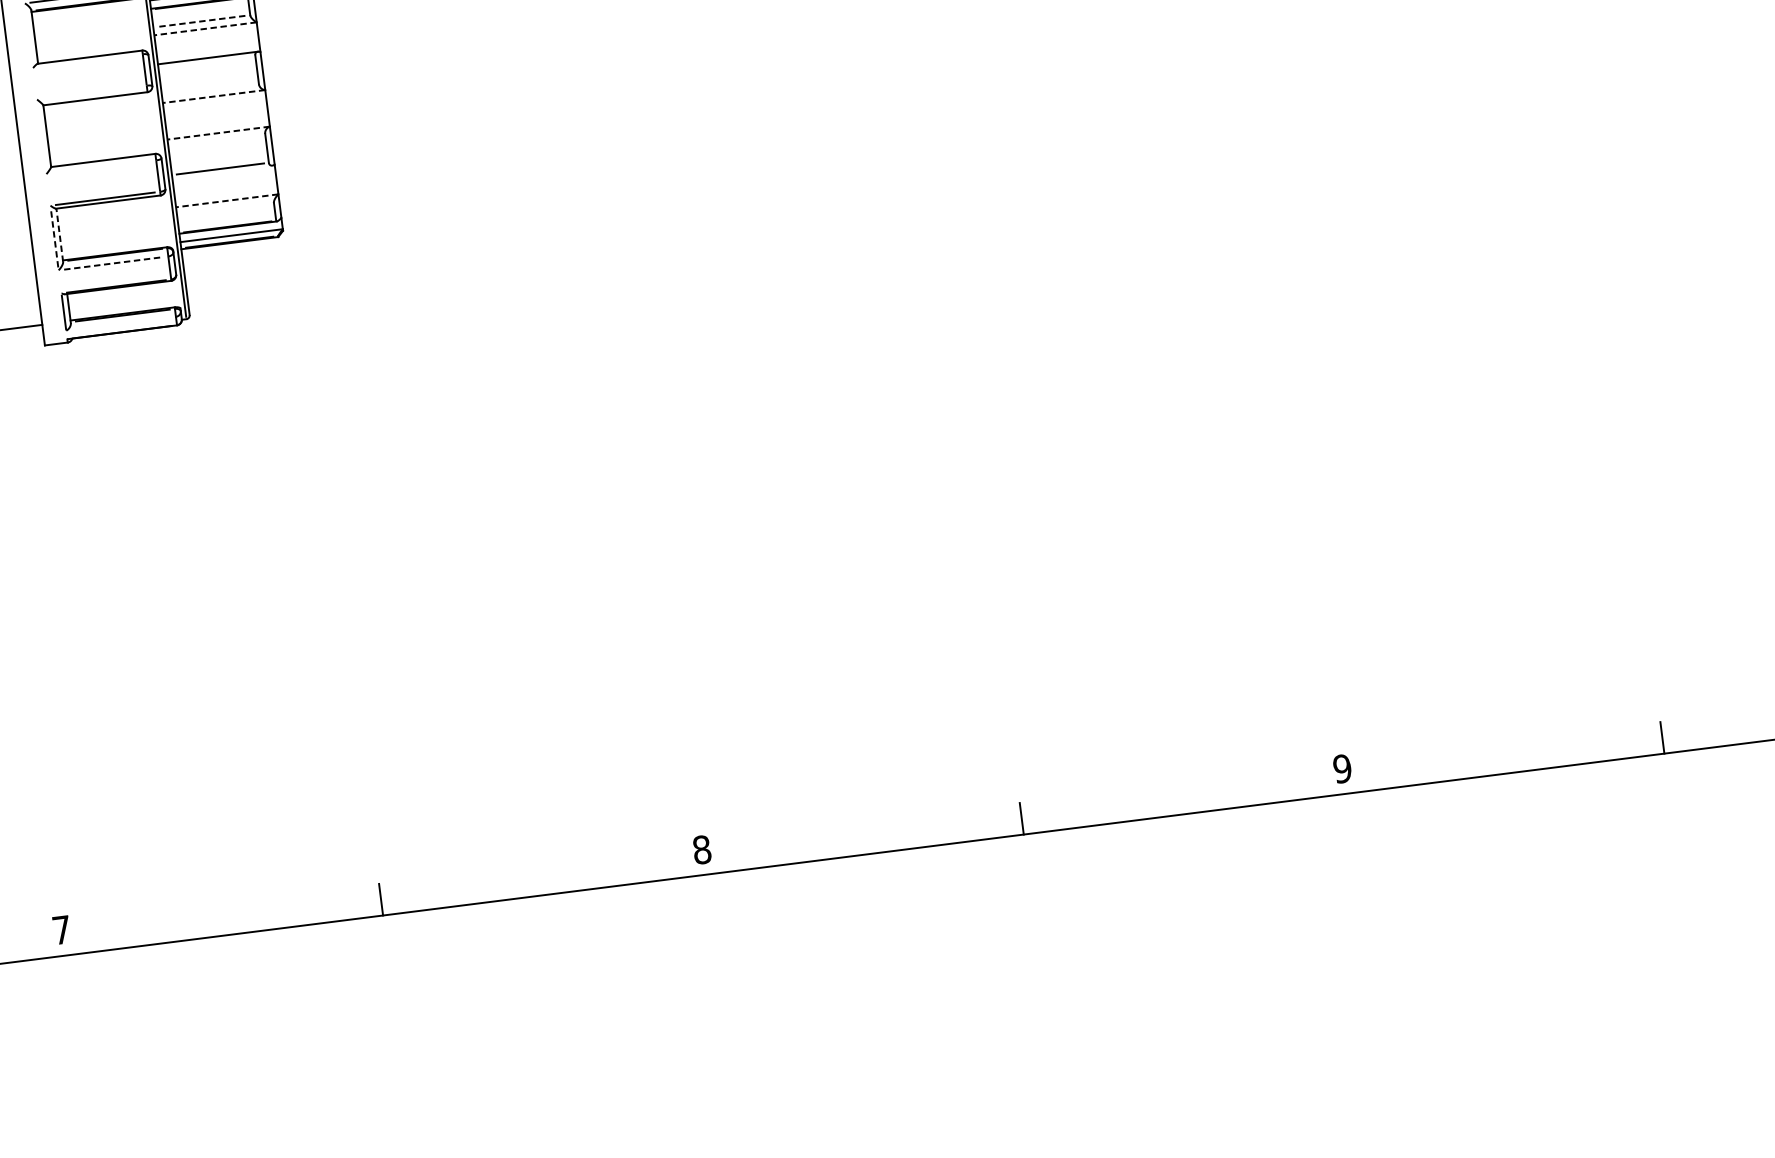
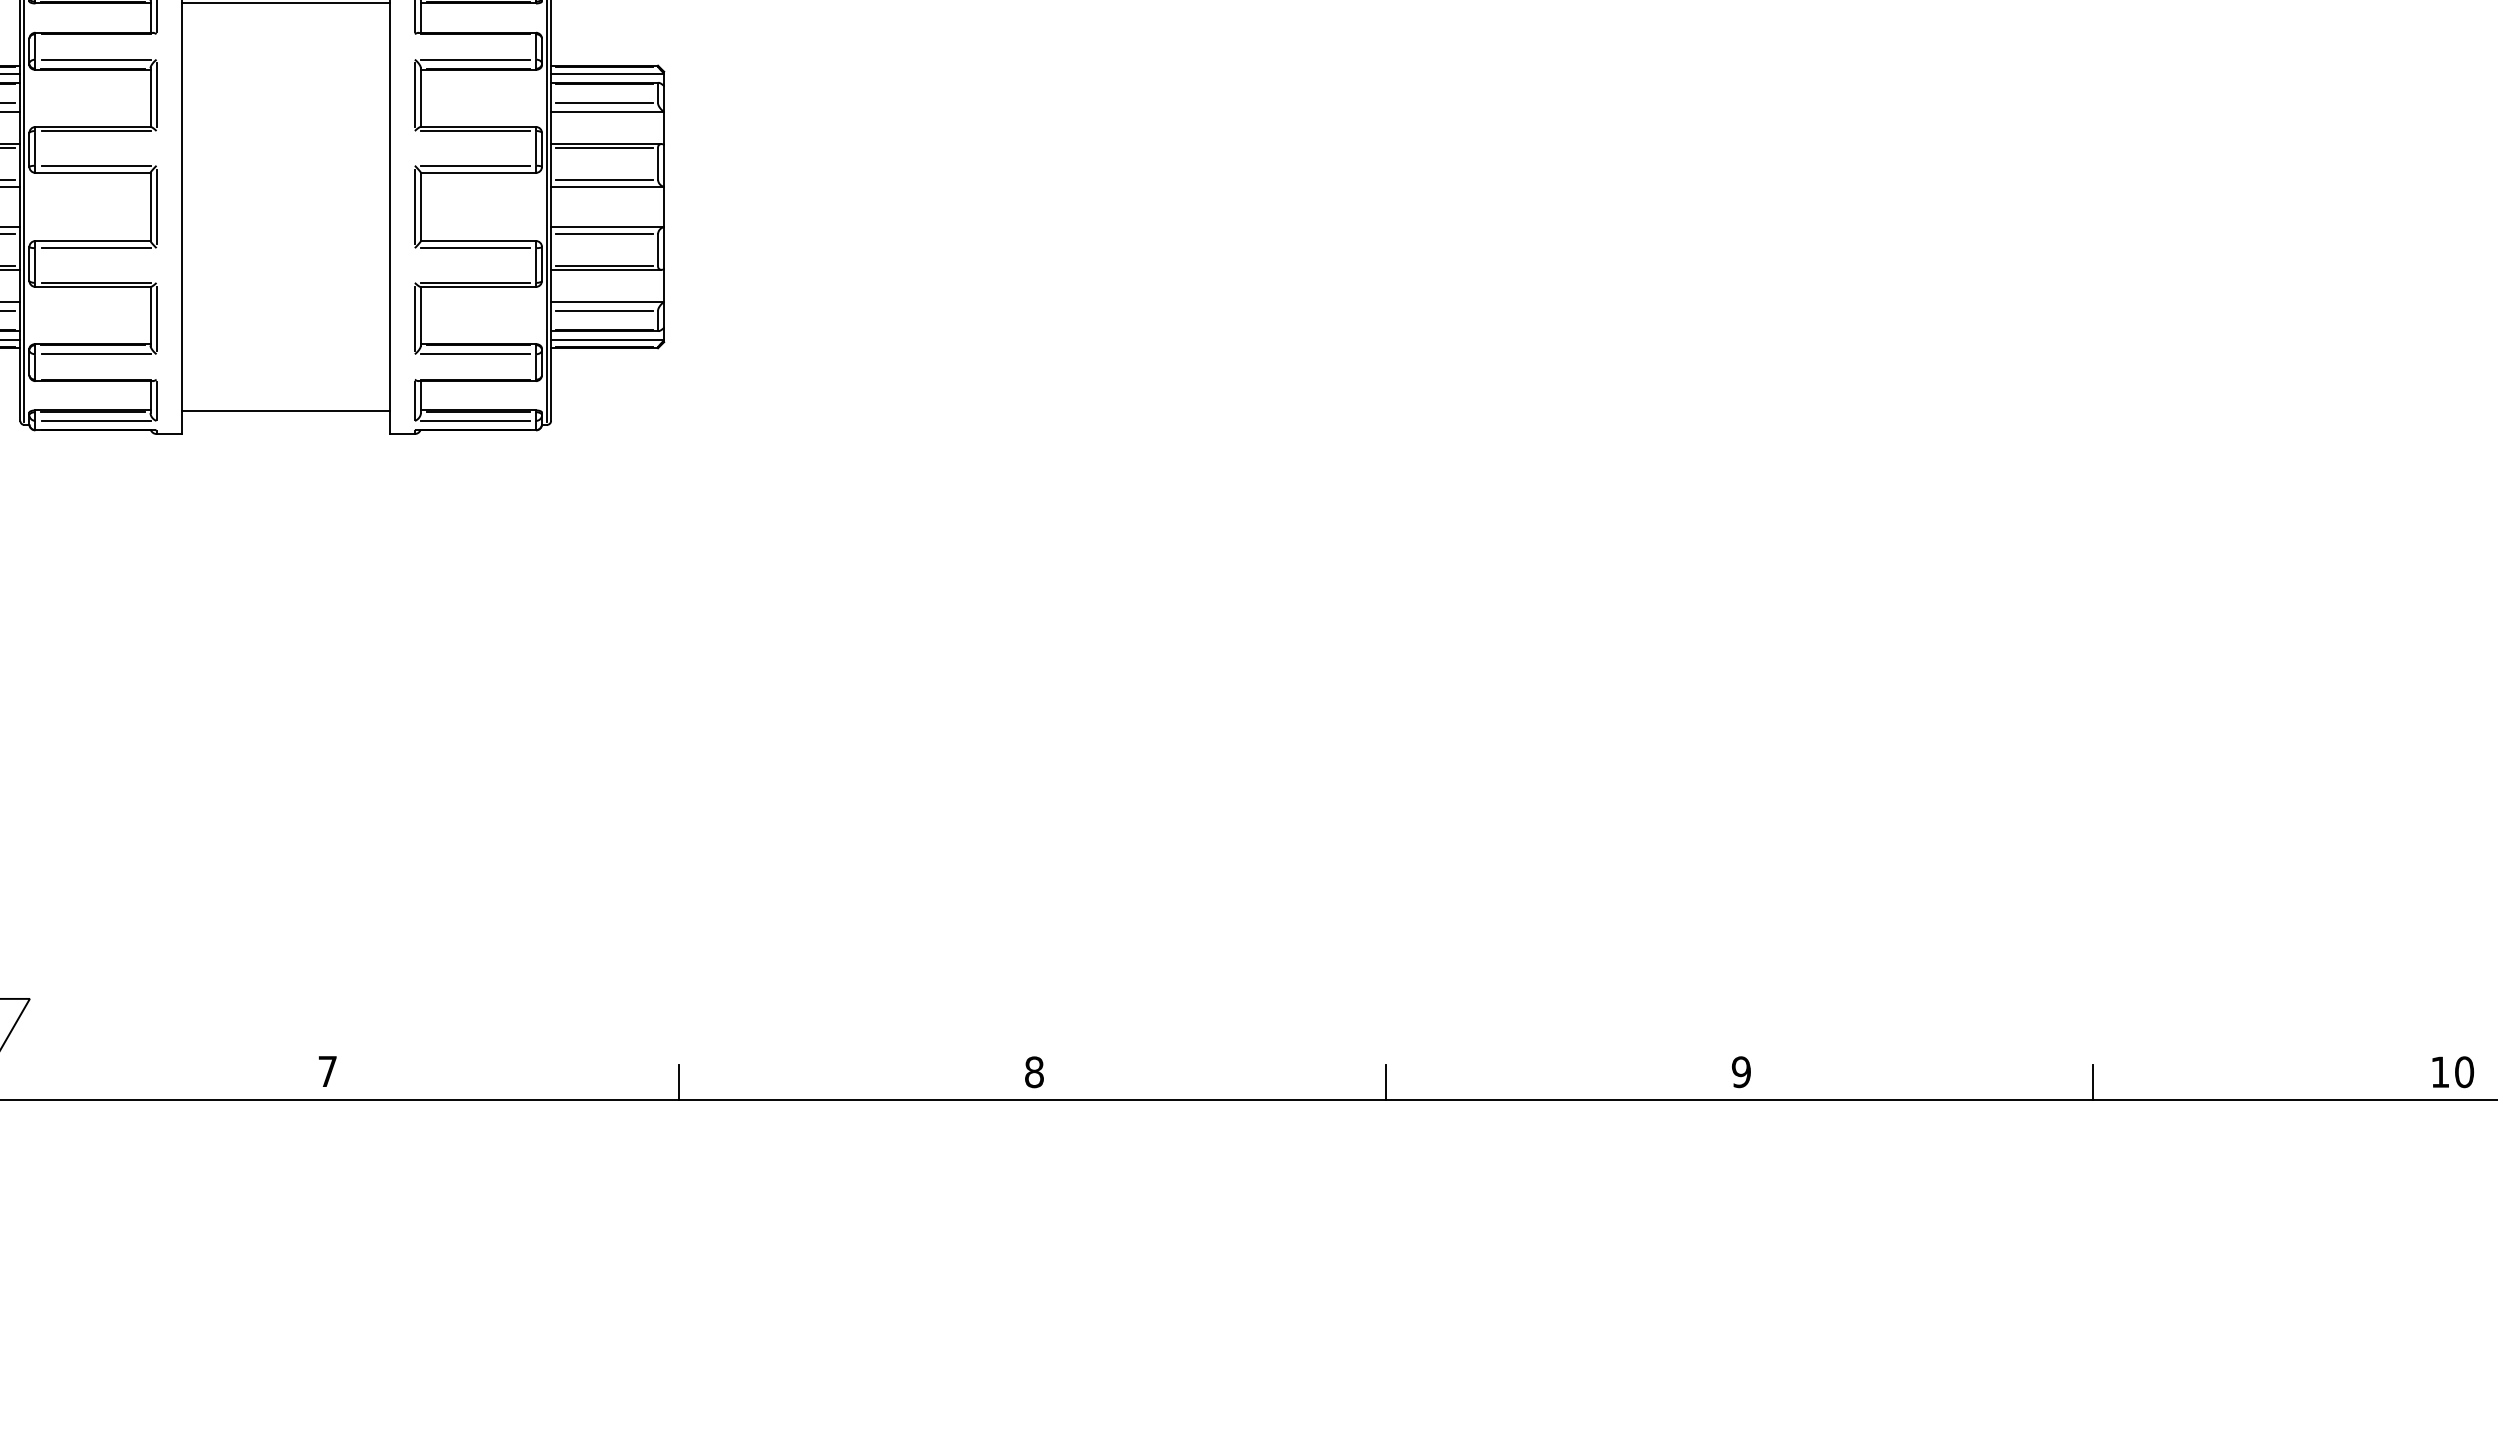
line: (201, 21) -> (604, 103), dashed -> solid
line: (205, 29) -> (607, 112), dashed -> solid
line: (28, 35) -> (414, 94), added
line: (87, 61) -> (474, 131), added
line: (206, 61) -> (604, 147), added
line: (210, 90) -> (604, 179), added
line: (91, 92) -> (474, 165), added
line: (213, 96) -> (607, 186), dashed -> solid
line: (218, 133) -> (607, 227), dashed -> solid
line: (41, 136) -> (414, 206), added
line: (216, 140) -> (604, 234), added
line: (100, 167) -> (474, 248), added
line: (222, 171) -> (606, 269), added
line: (227, 200) -> (607, 301), dashed -> solid
line: (225, 208) -> (604, 310), added
line: (59, 234) -> (420, 315), dashed -> solid
line: (54, 237) -> (414, 318), dashed -> solid
line: (113, 263) -> (475, 354), dashed -> solid
line: (120, 323) -> (474, 420), added

